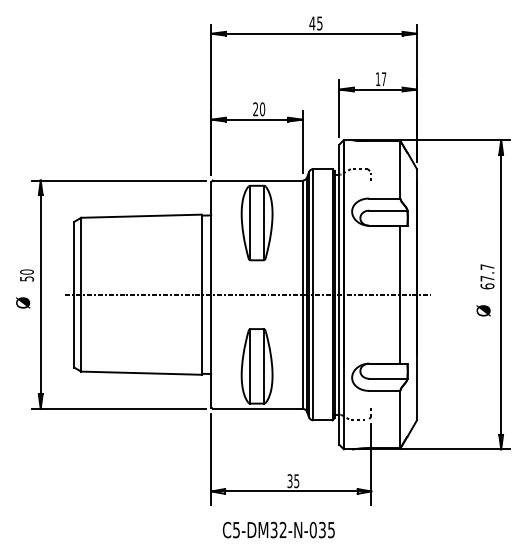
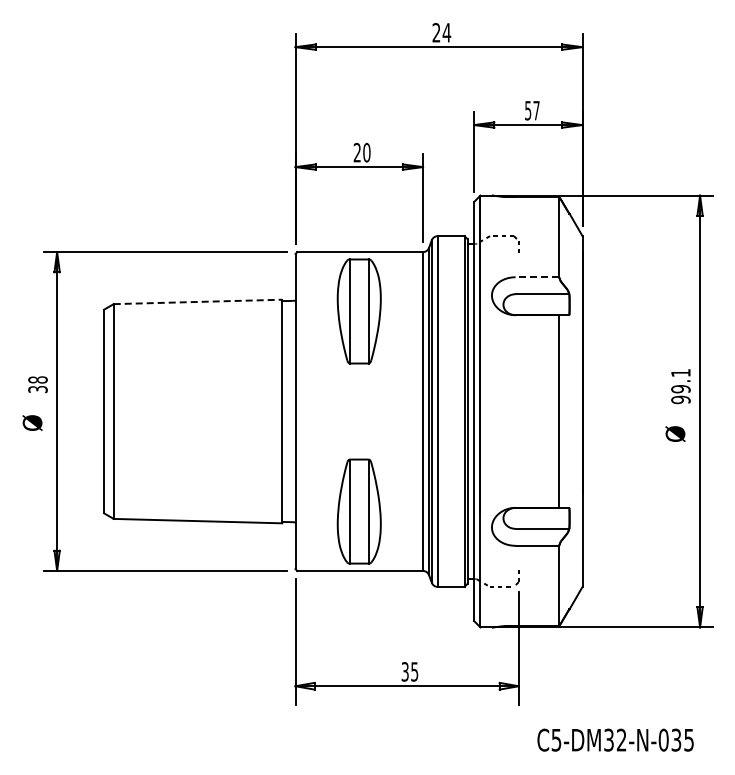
text: (315, 23) -> (441, 32), 45 -> 24
text: (378, 79) -> (528, 110), 17 -> 57
line: (384, 198) -> (537, 277), solid -> dashed
line: (141, 215) -> (198, 301), solid -> dashed
text: (26, 275) -> (37, 384), 50 -> 38
text: (487, 276) -> (680, 386), 67.7 -> 99.1
line: (247, 294) -> (346, 411), removed
text: (278, 529) -> (615, 739), moved

